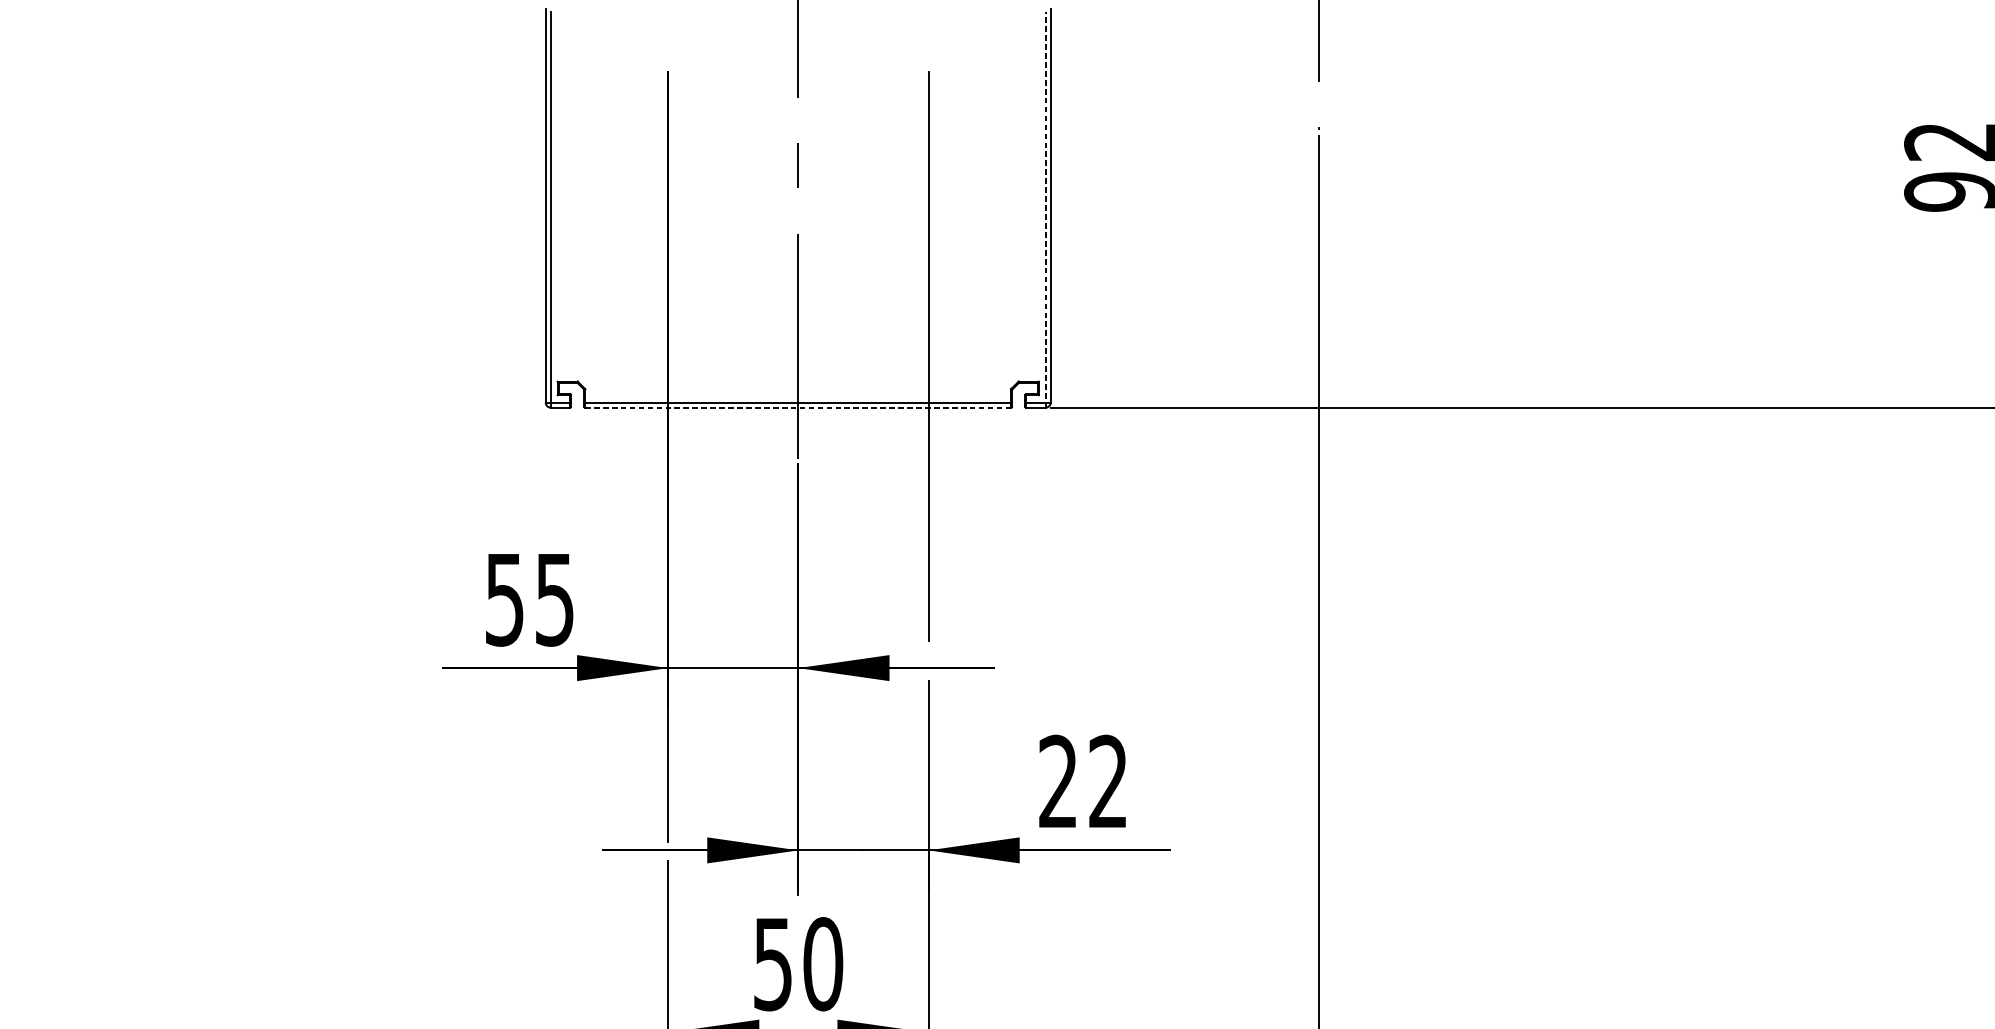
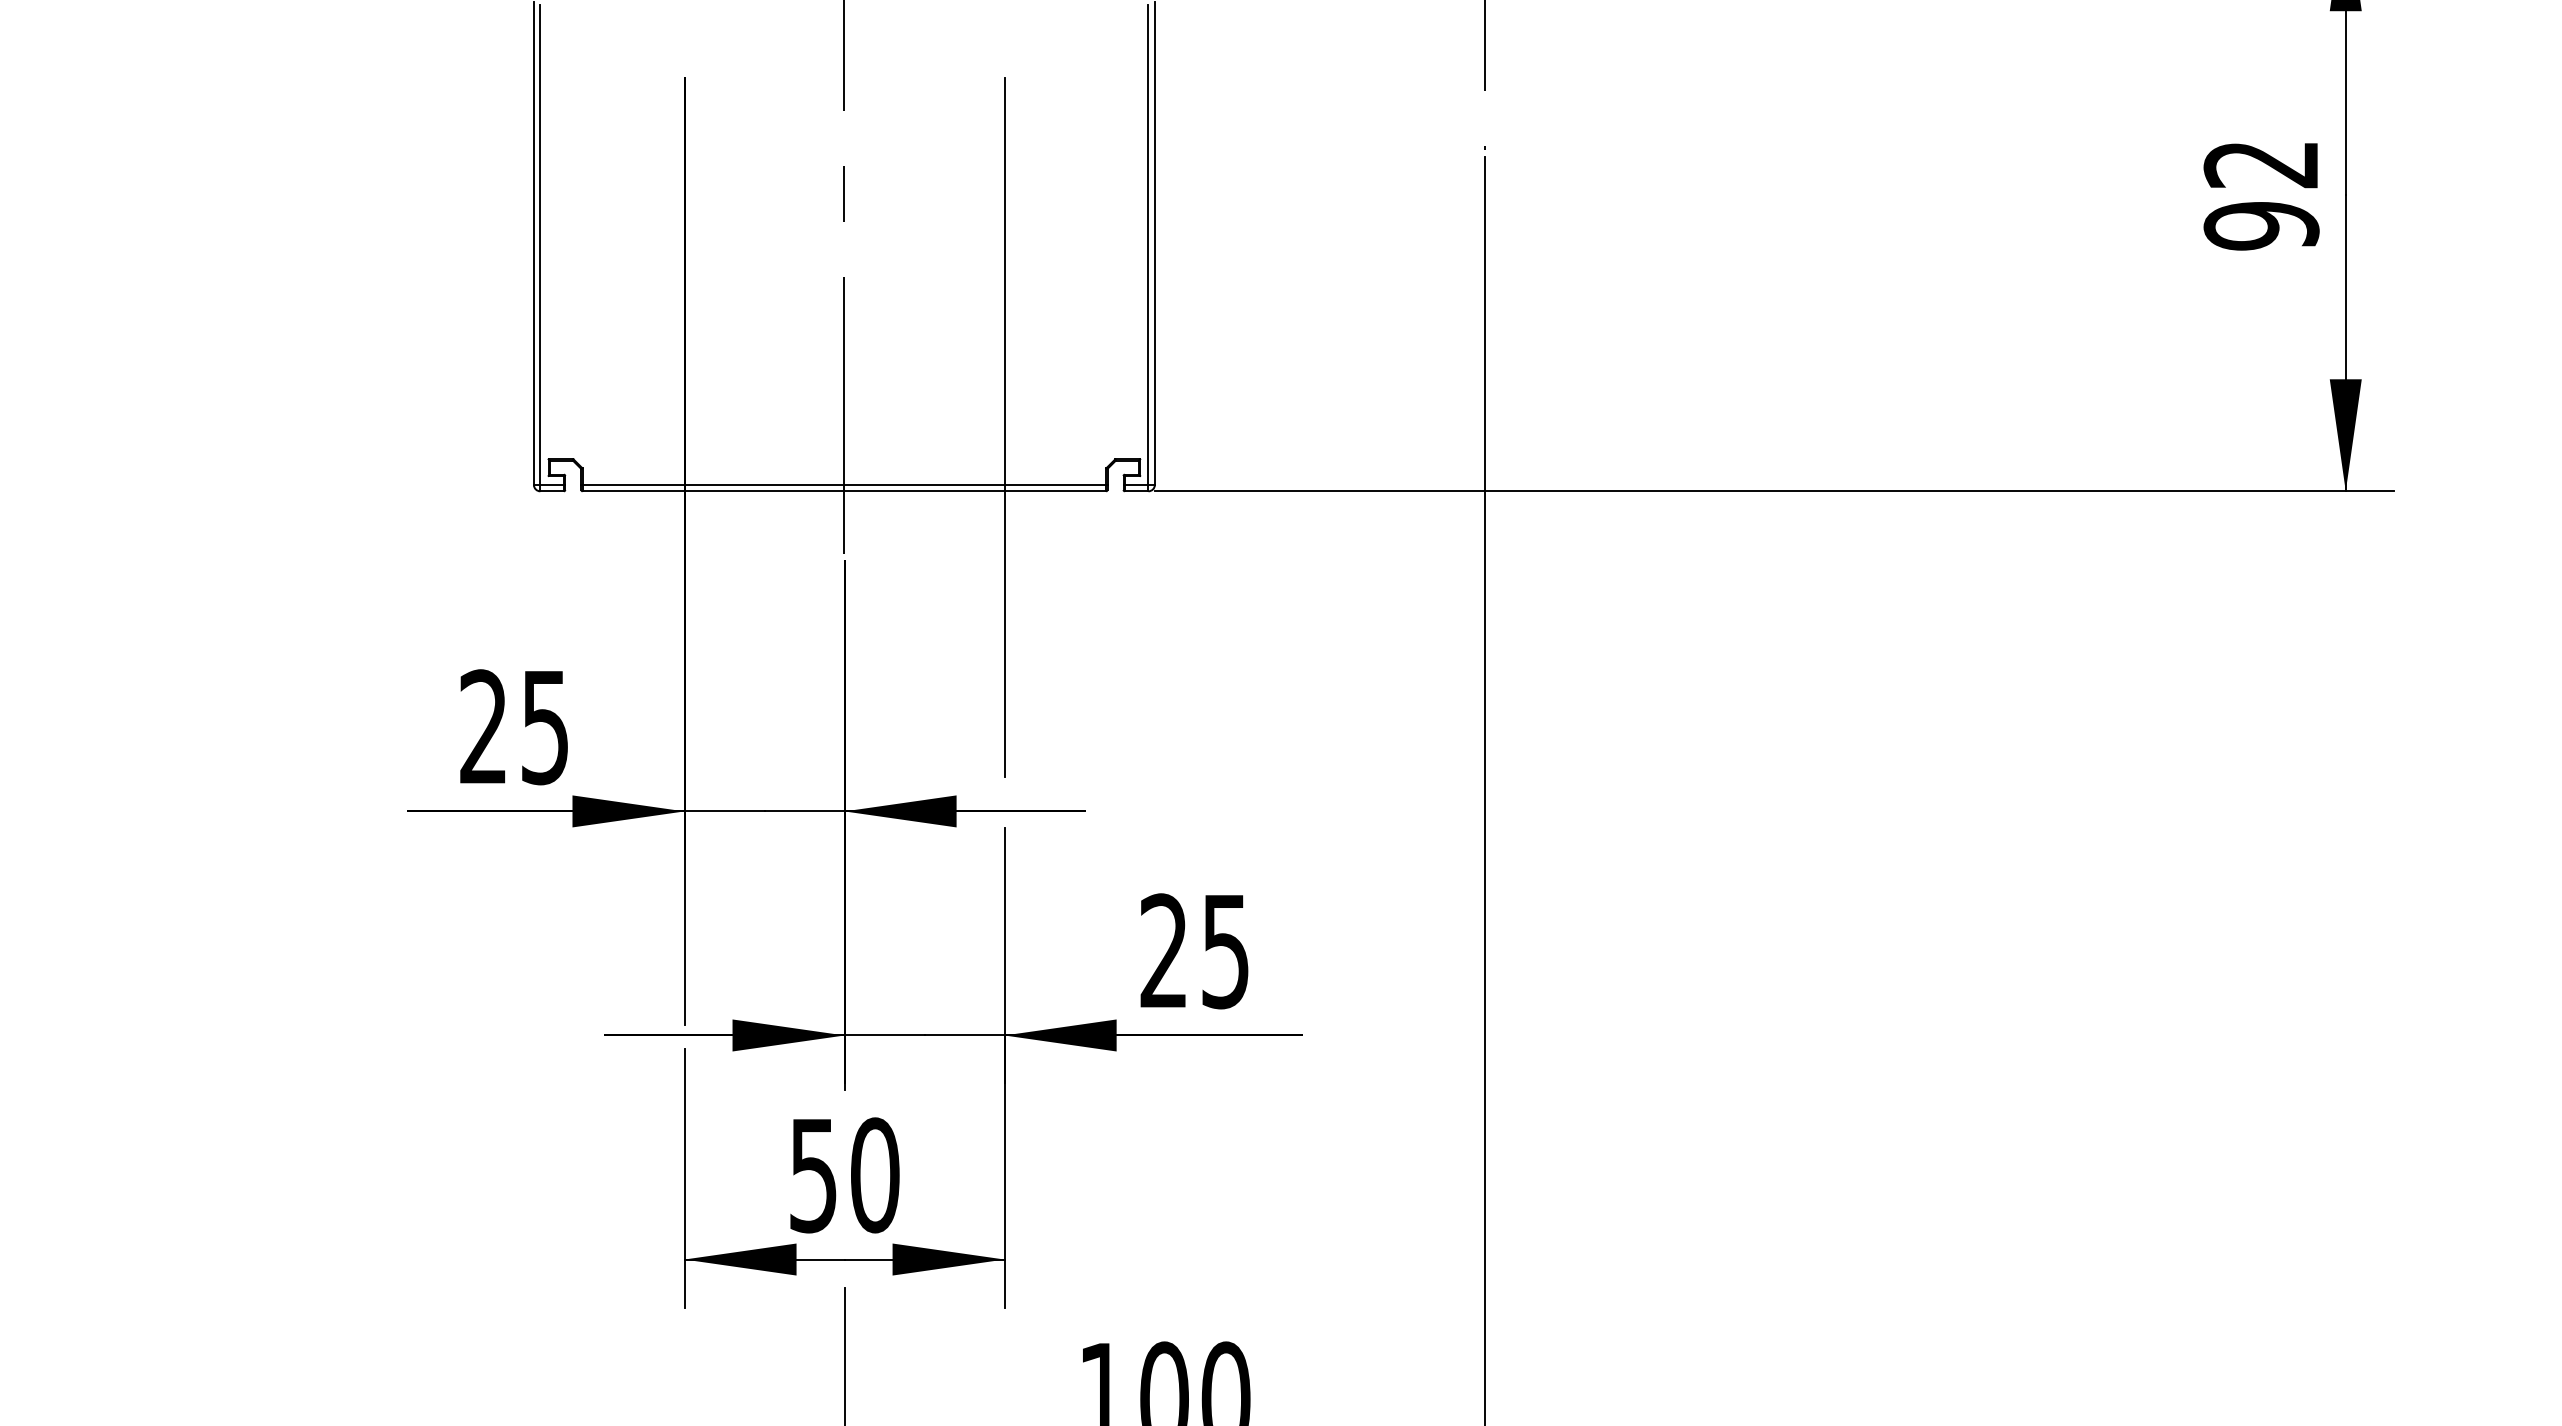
line: (1045, 209) -> (1148, 247), dashed -> solid
line: (798, 407) -> (844, 491), dashed -> solid
text: (504, 599) -> (483, 727), 55 -> 25
text: (1108, 782) -> (1225, 951), 22 -> 25

